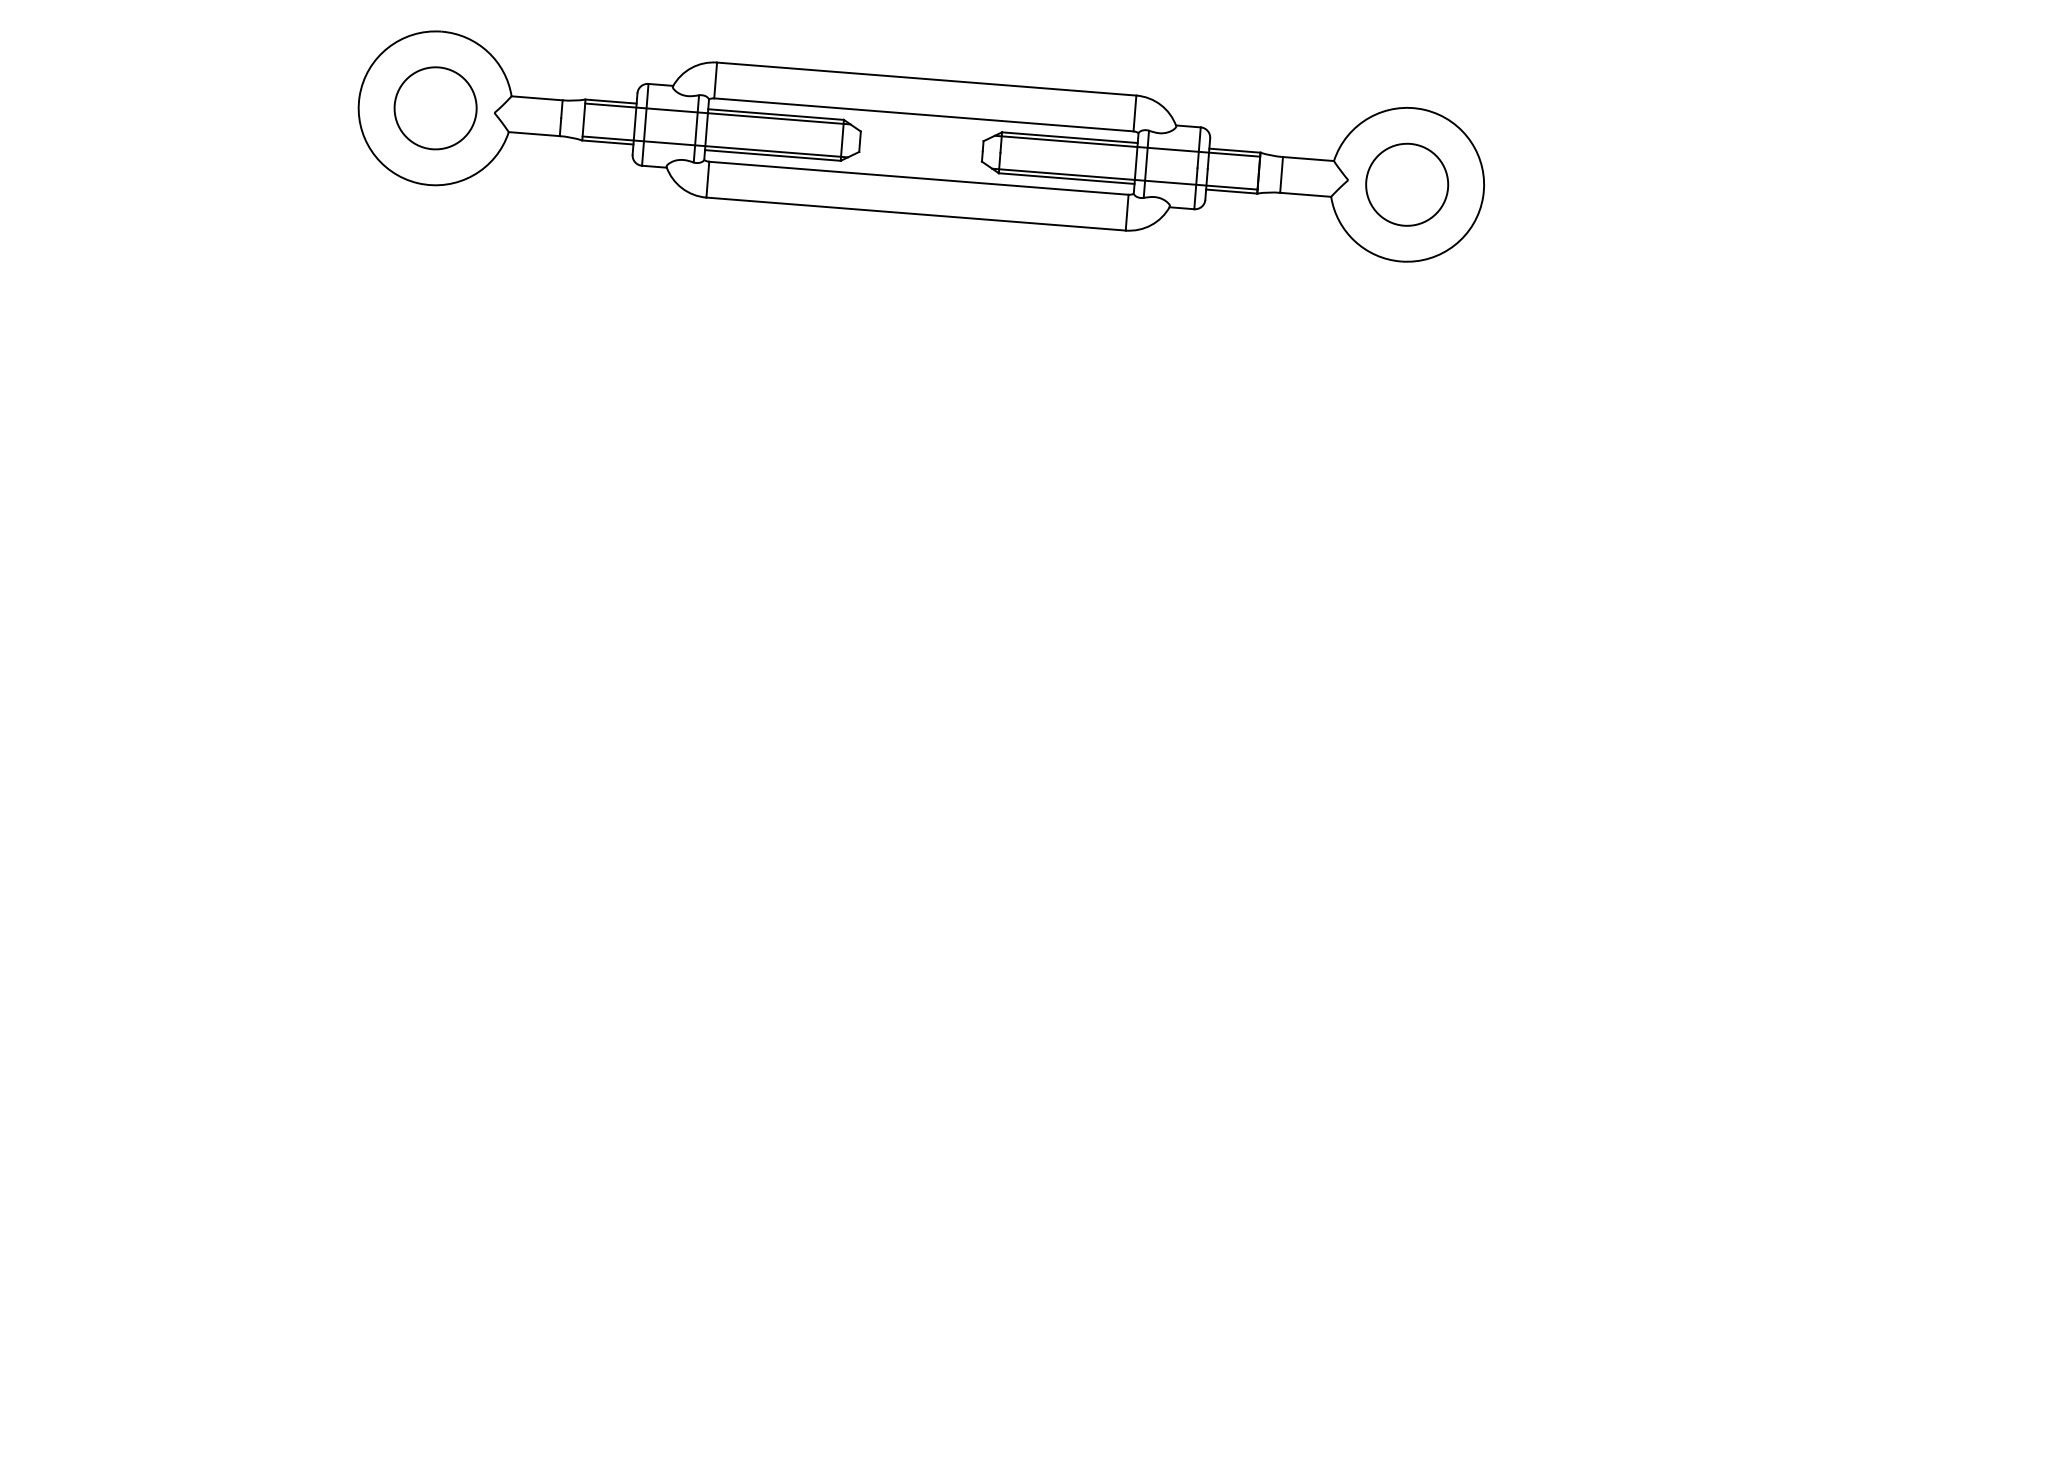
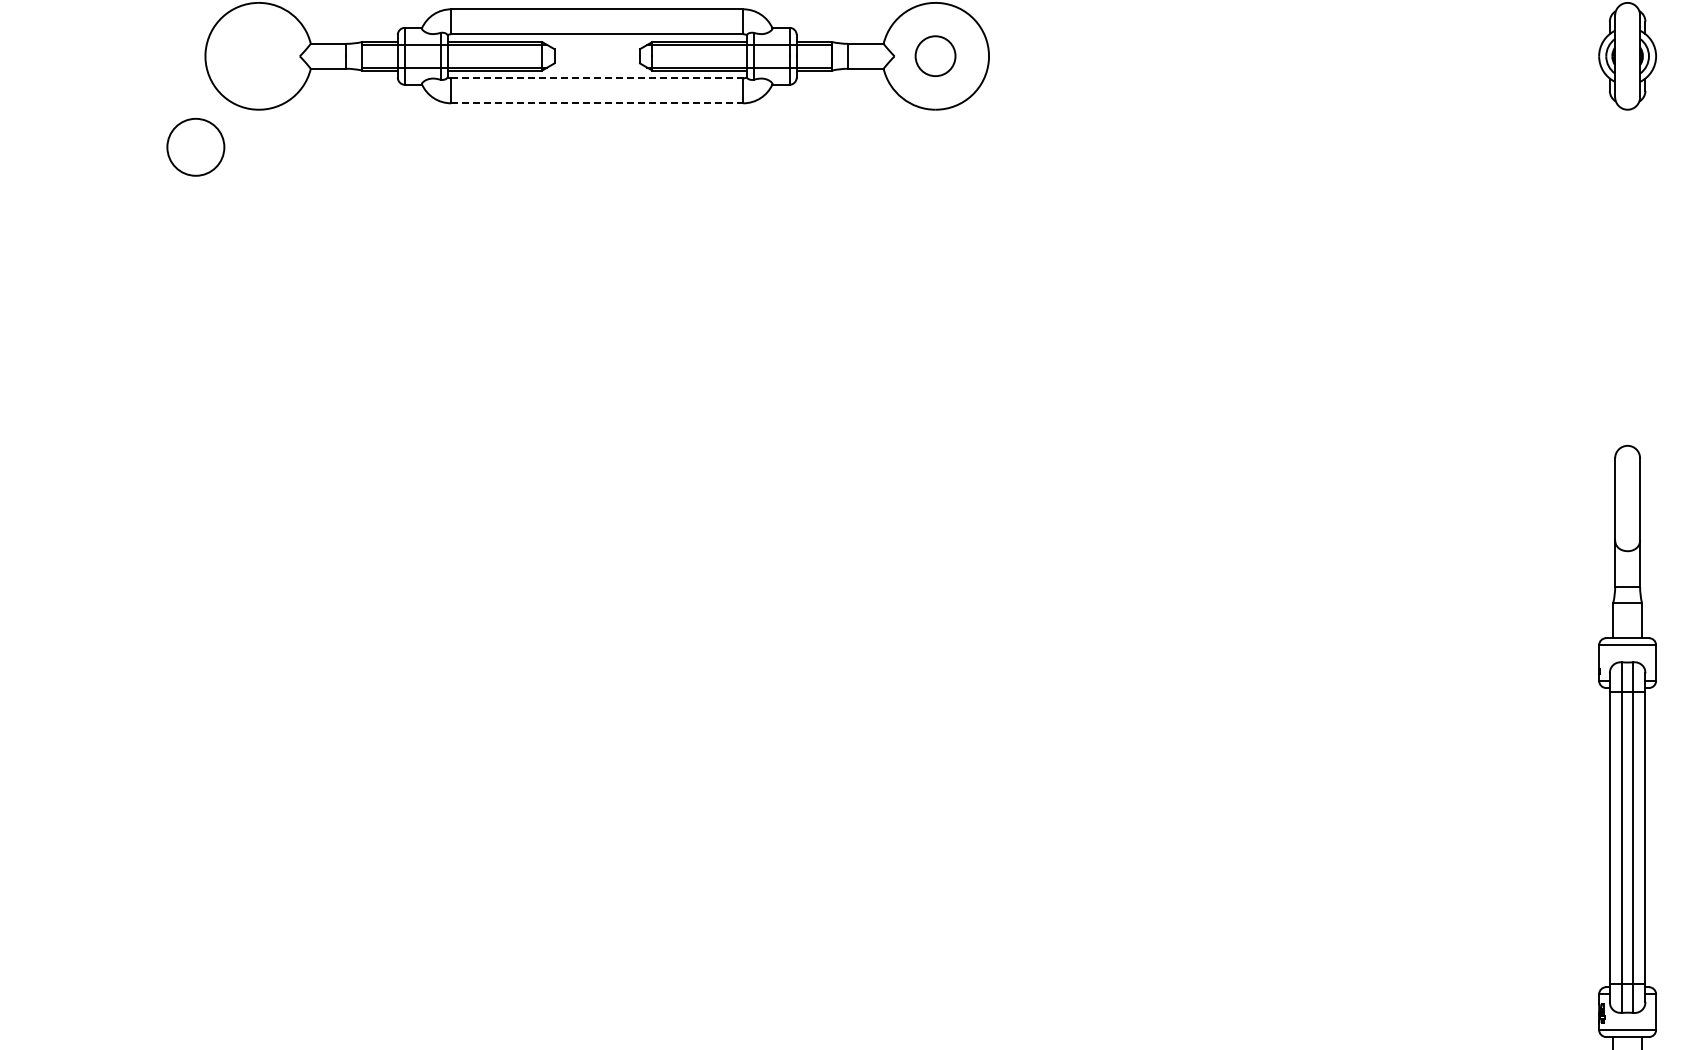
circle: (435, 107) -> (195, 146), moved
line: (919, 178) -> (597, 78), solid -> dashed
circle: (1407, 183) -> (935, 55), size x0.7
line: (916, 214) -> (597, 103), solid -> dashed

